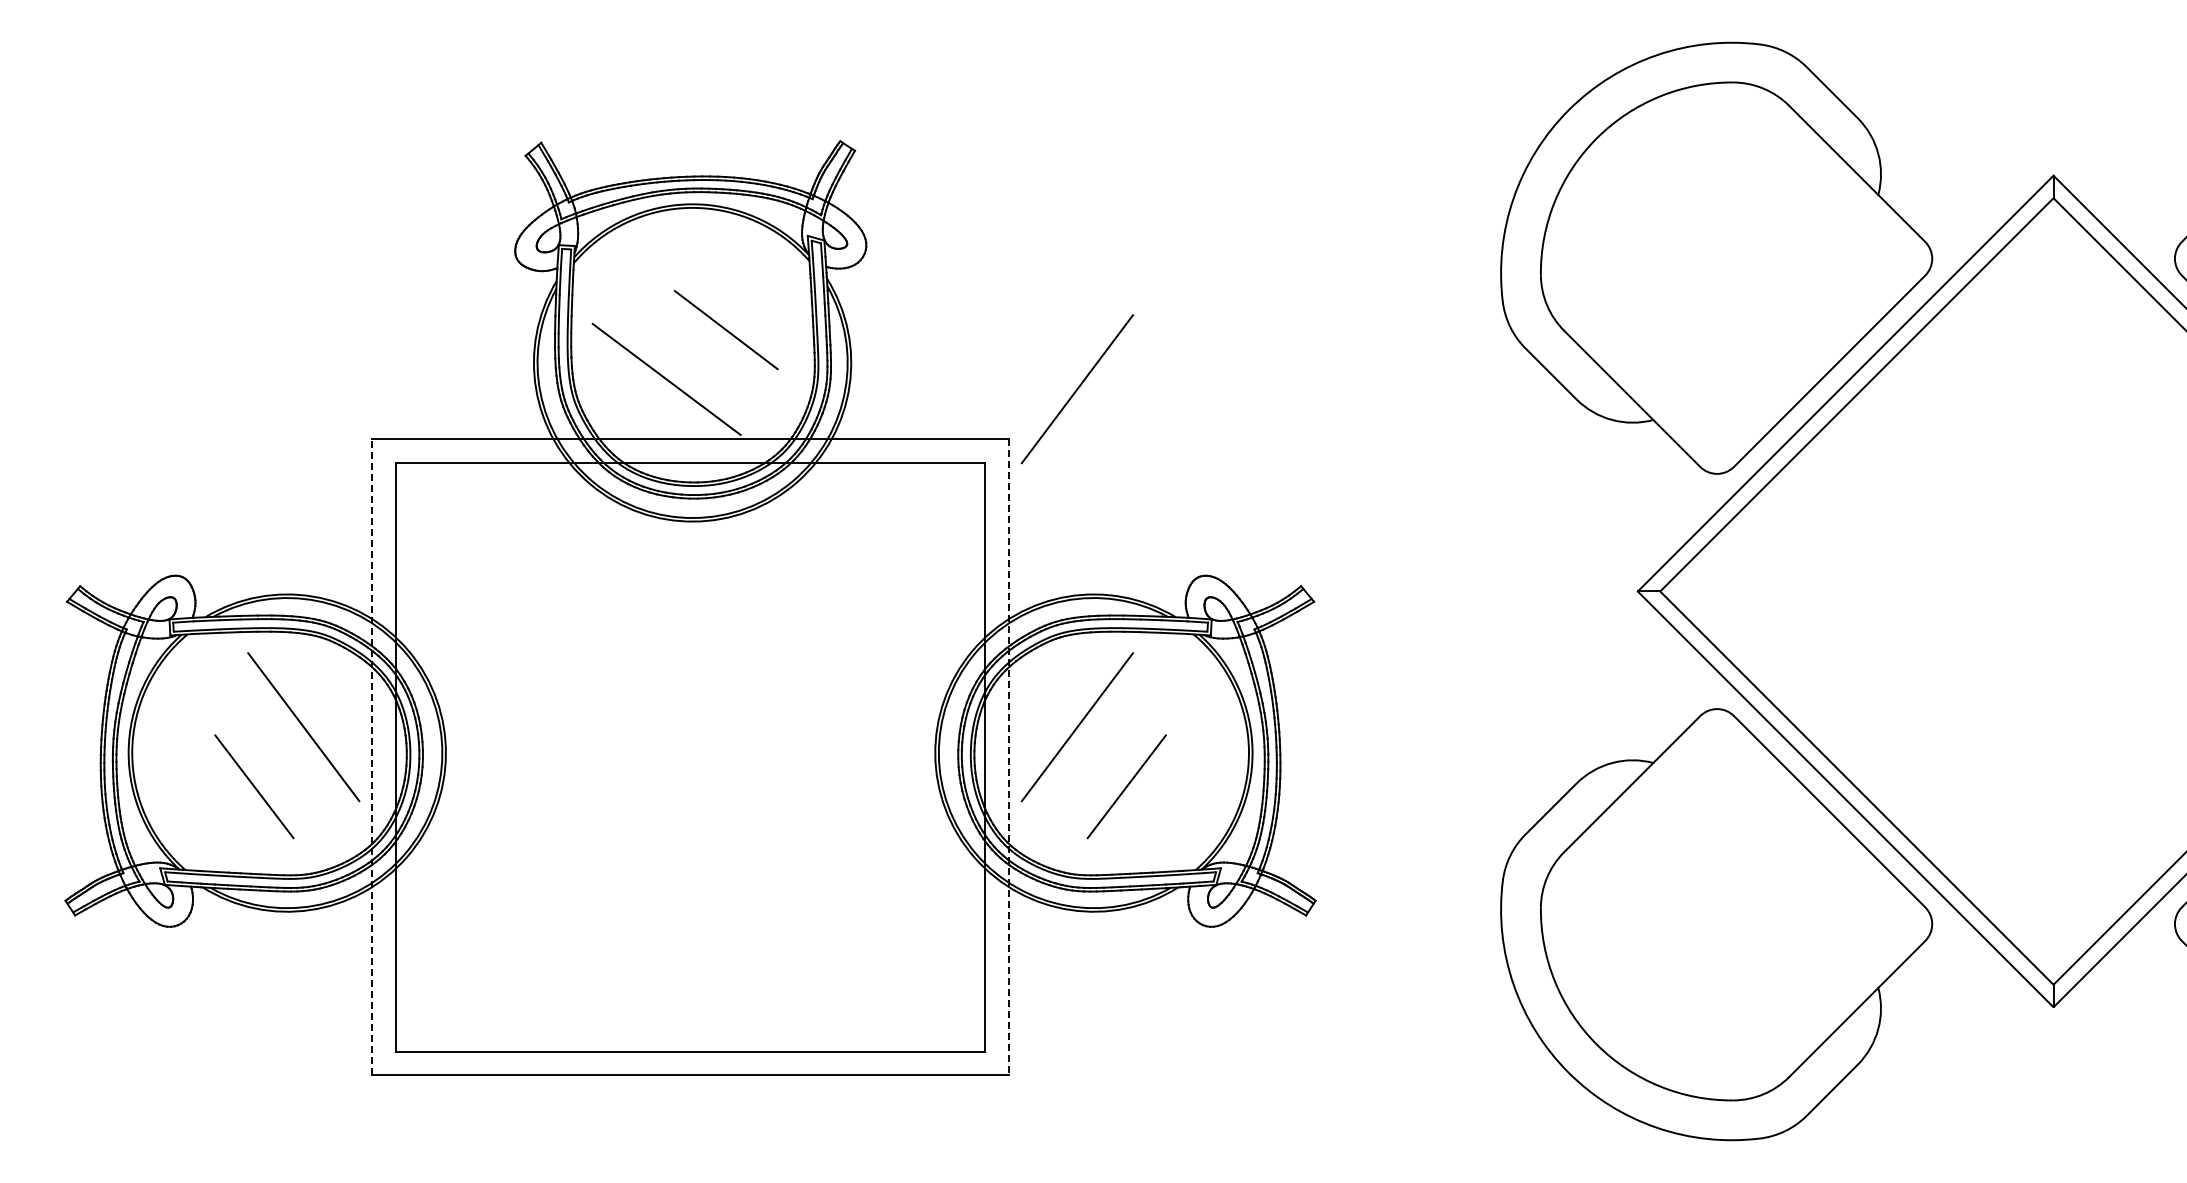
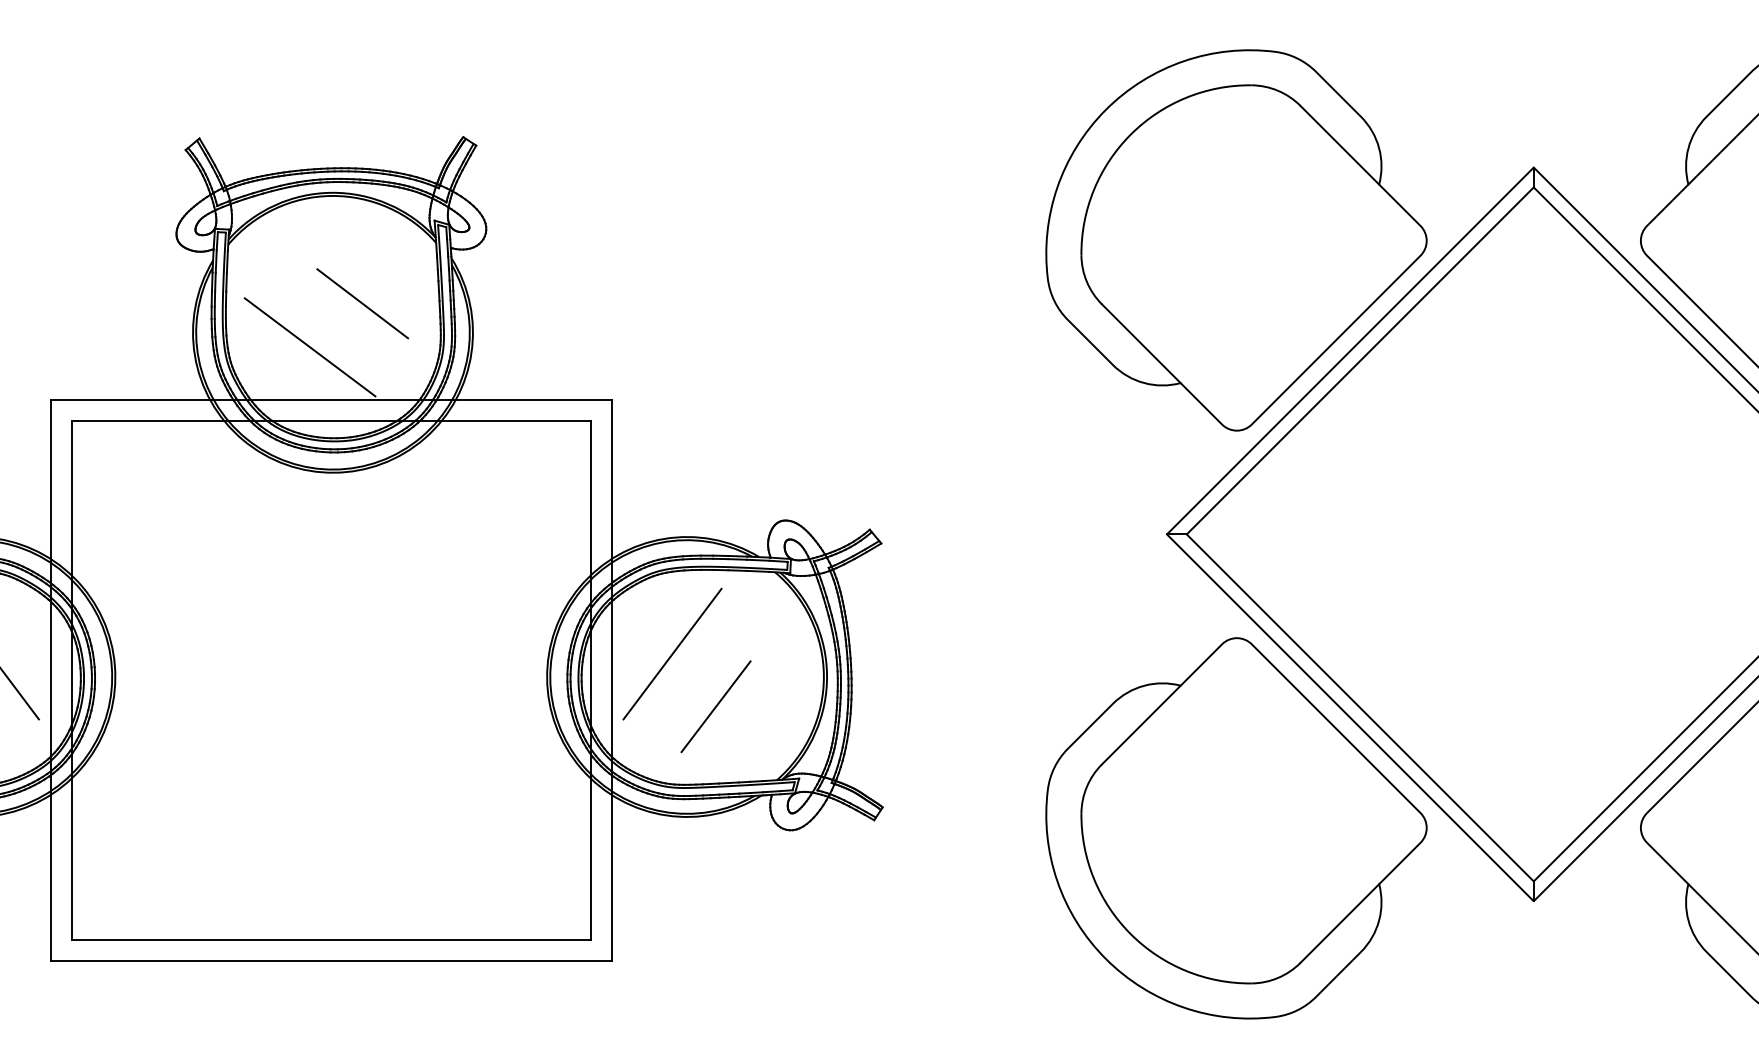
line: (1076, 389) -> (671, 356), removed
line: (372, 756) -> (50, 679), dashed -> solid
line: (1008, 757) -> (611, 680), dashed -> solid

